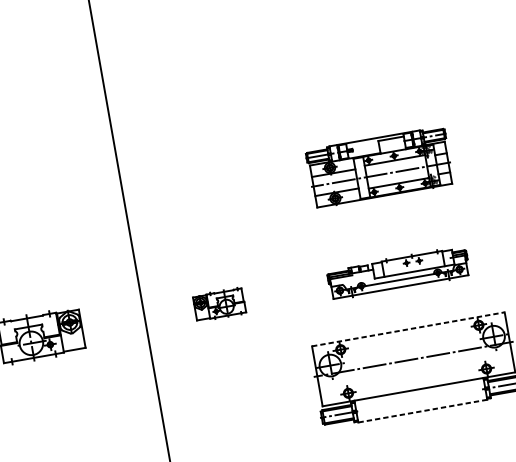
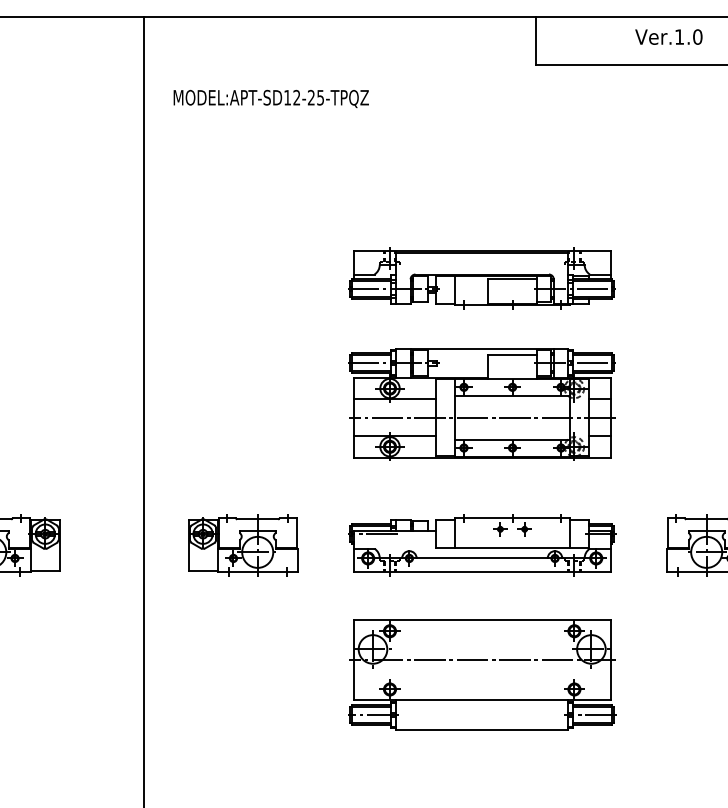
part: (362, 73) -> (481, 278), added
part: (379, 167) -> (481, 404), size x1.43
part: (398, 273) -> (482, 545), size x1.43
part: (219, 304) -> (243, 545), size x1.67
line: (408, 329) -> (482, 620), dashed -> solid
line: (422, 411) -> (481, 729), dashed -> solid

